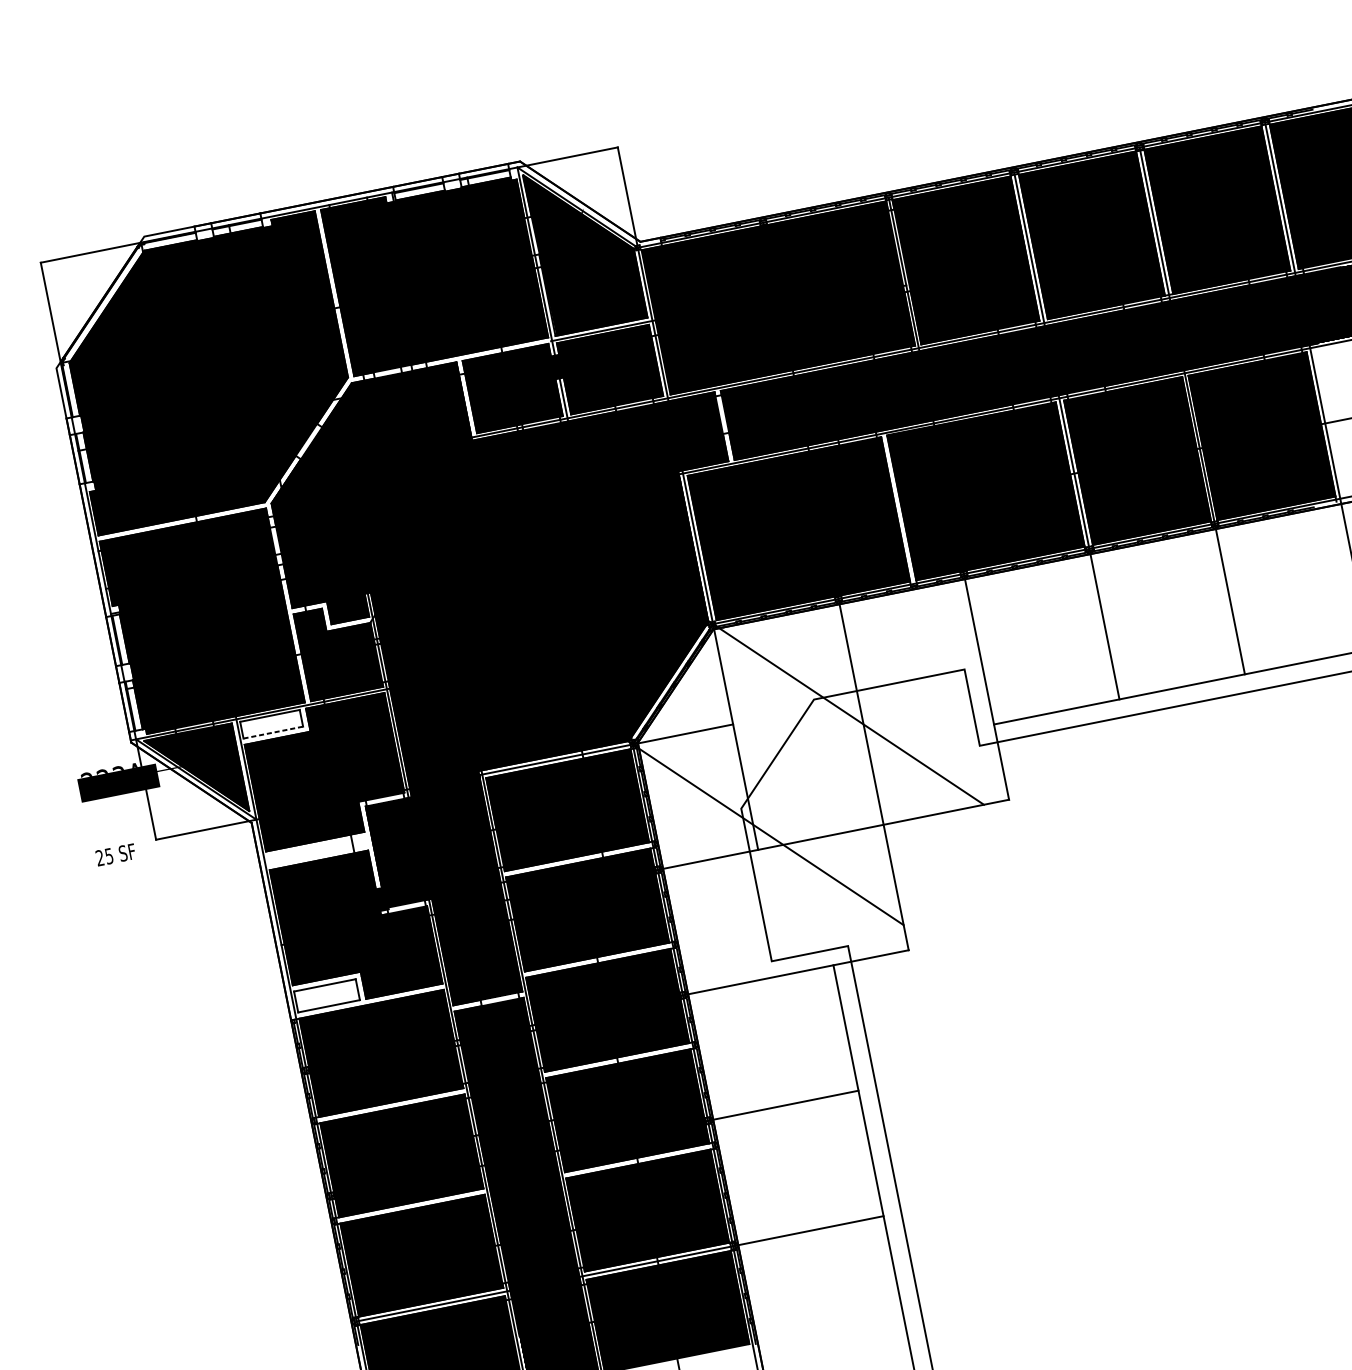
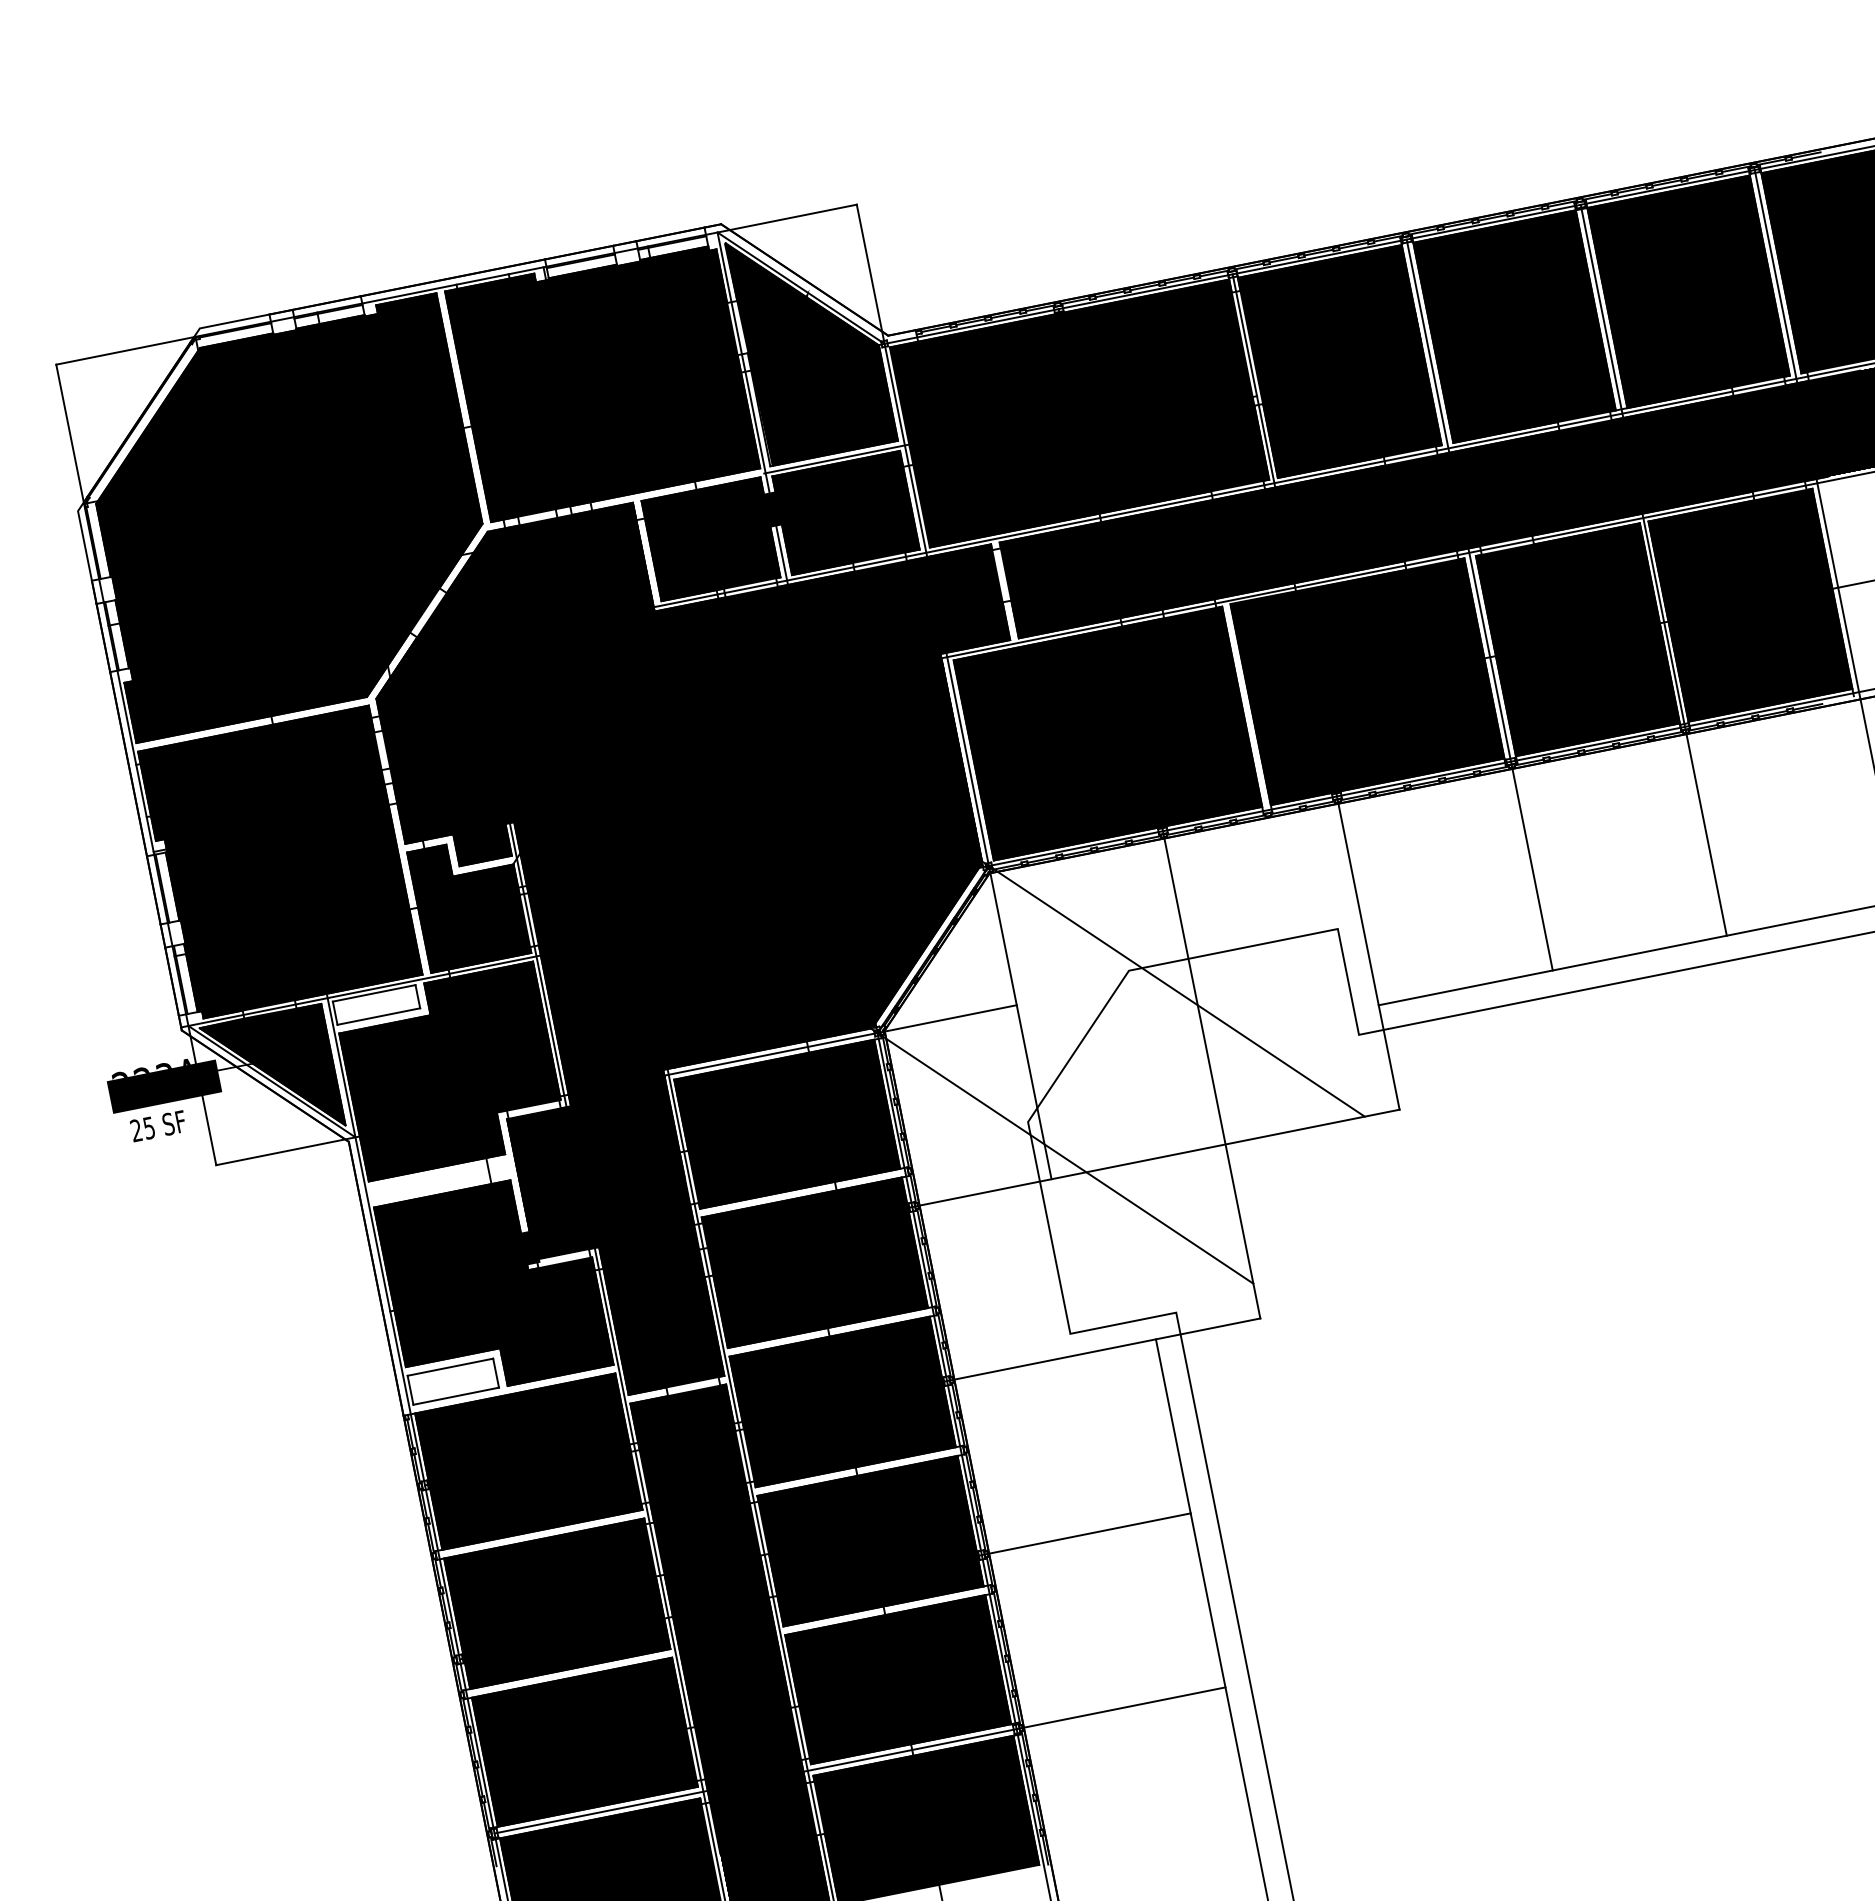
line: (273, 732) -> (379, 1016), dashed -> solid
text: (115, 855) -> (157, 1126), moved

